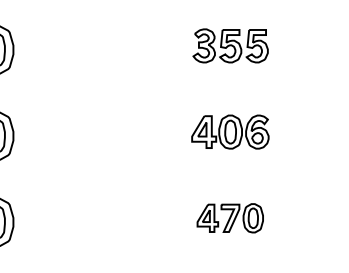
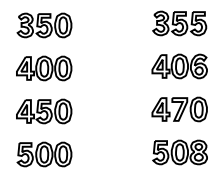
part: (230, 45) -> (179, 23), size x1.43
part: (230, 132) -> (179, 66), size x1.43
part: (230, 218) -> (179, 109), size x1.67

